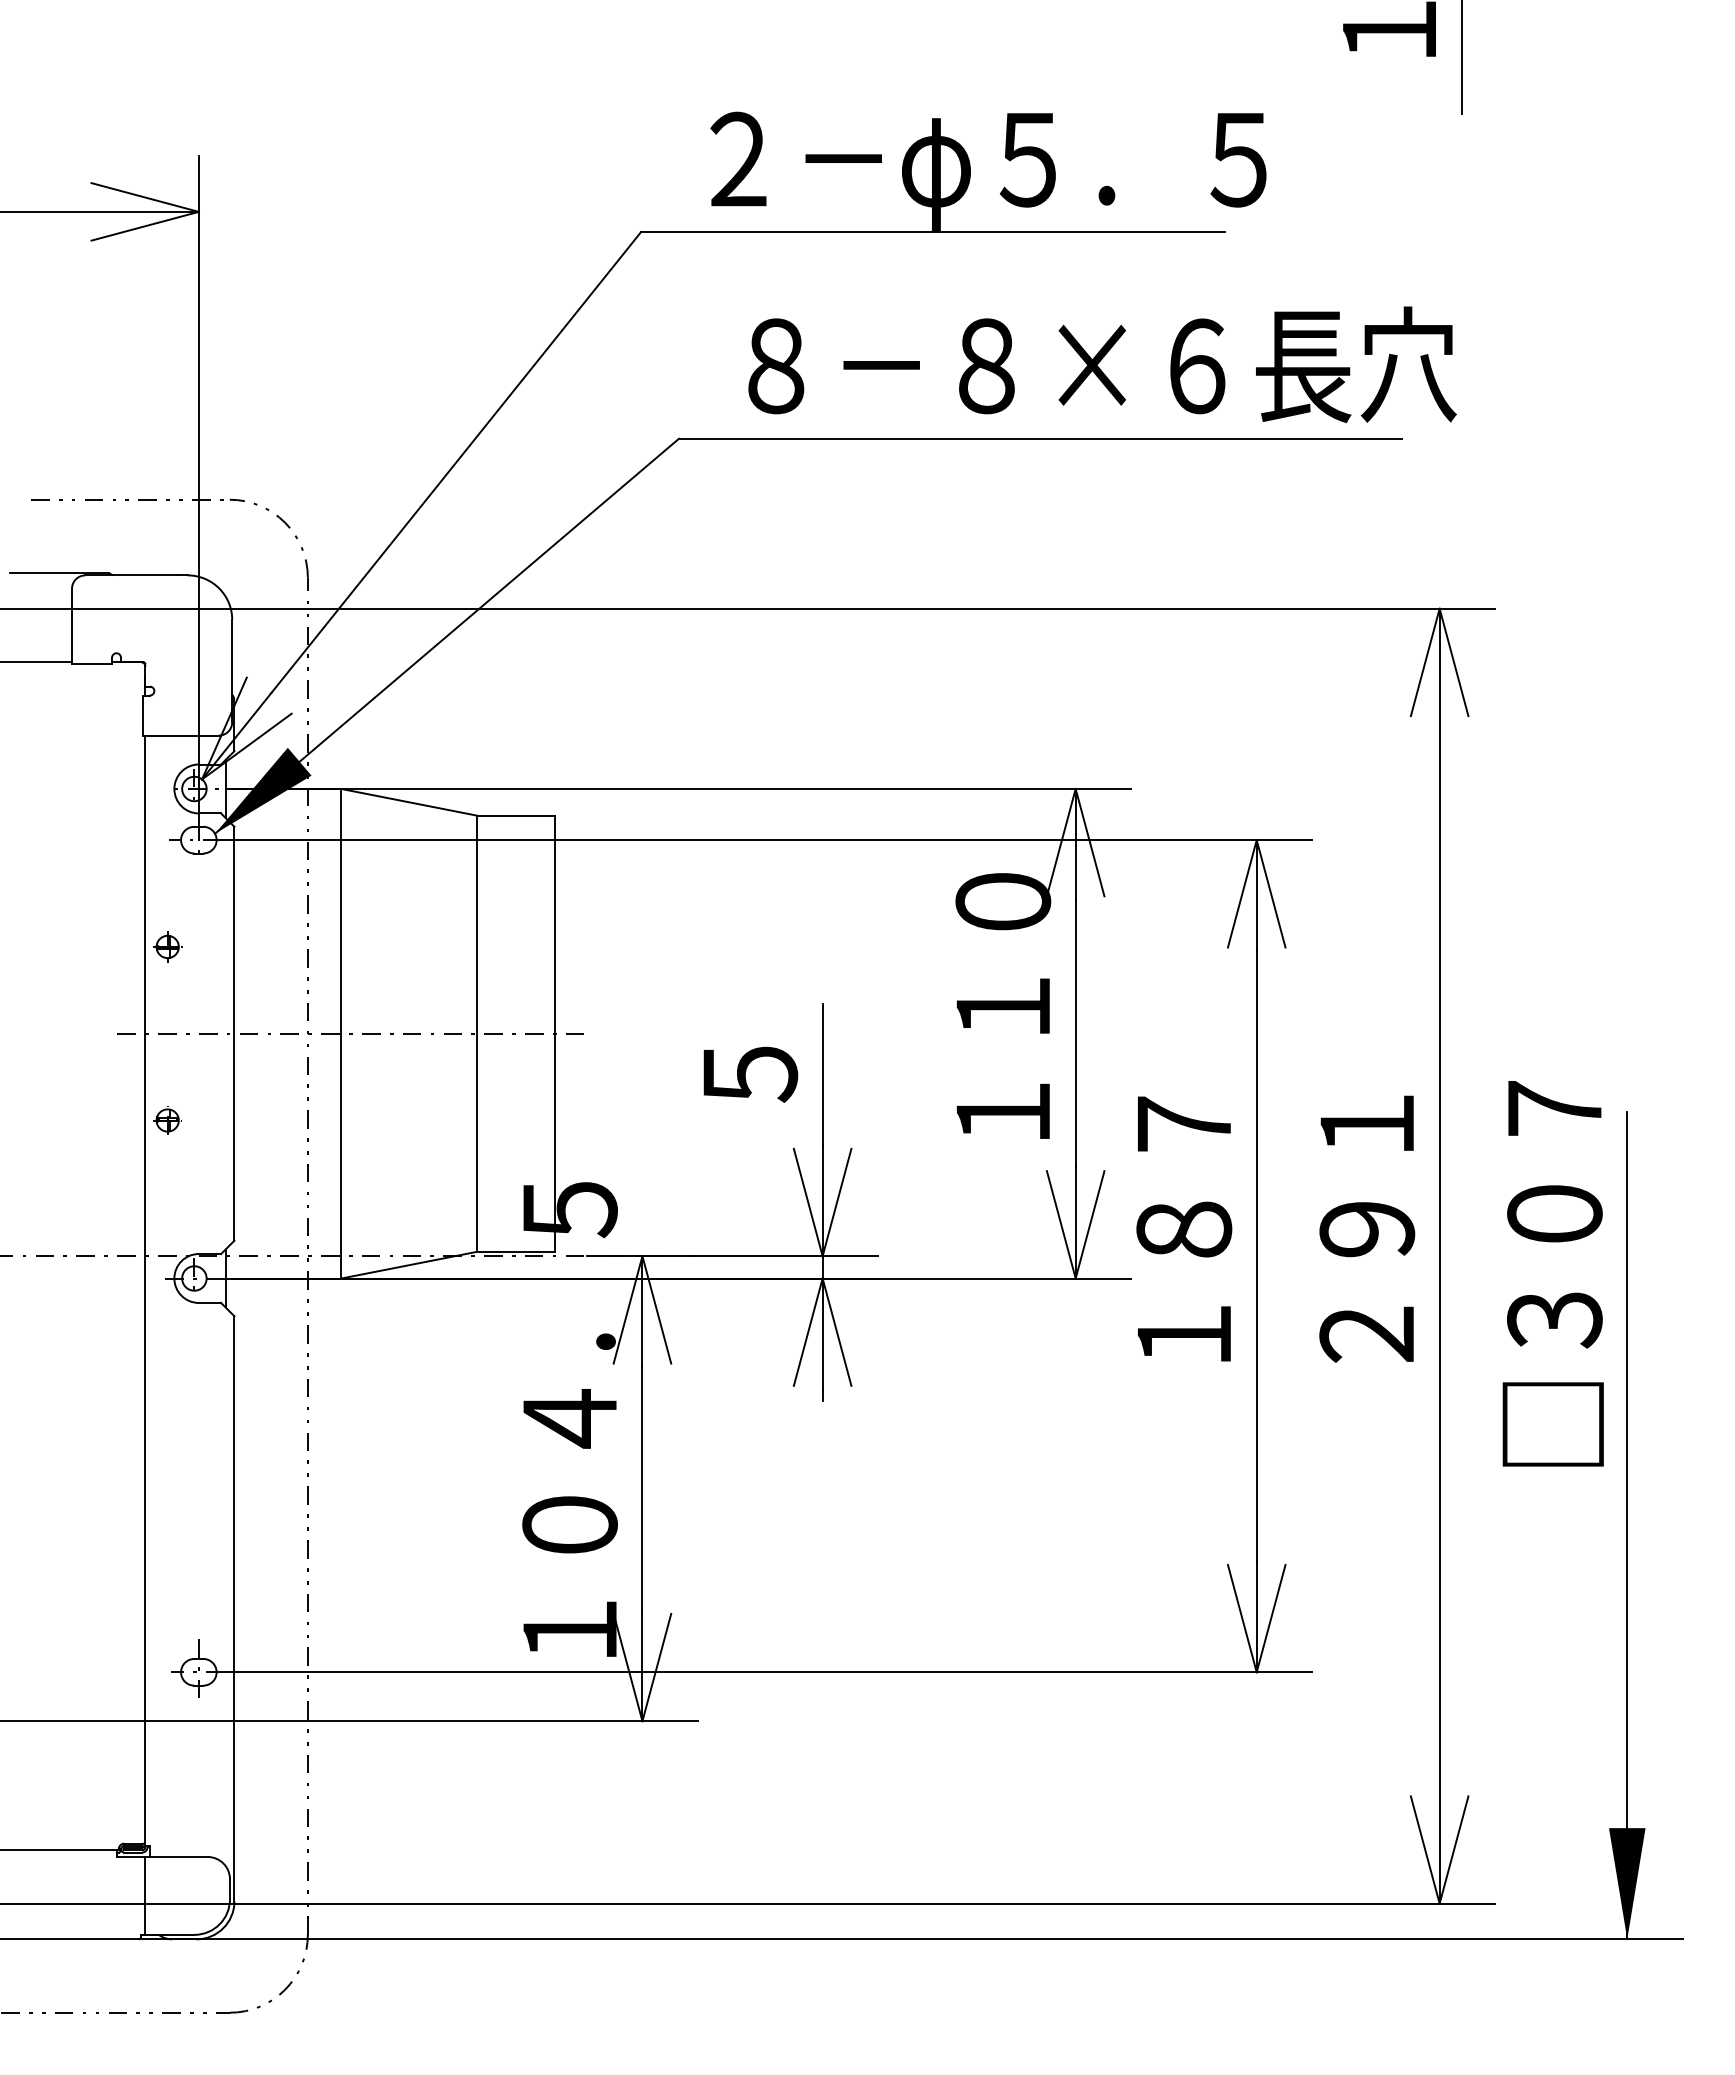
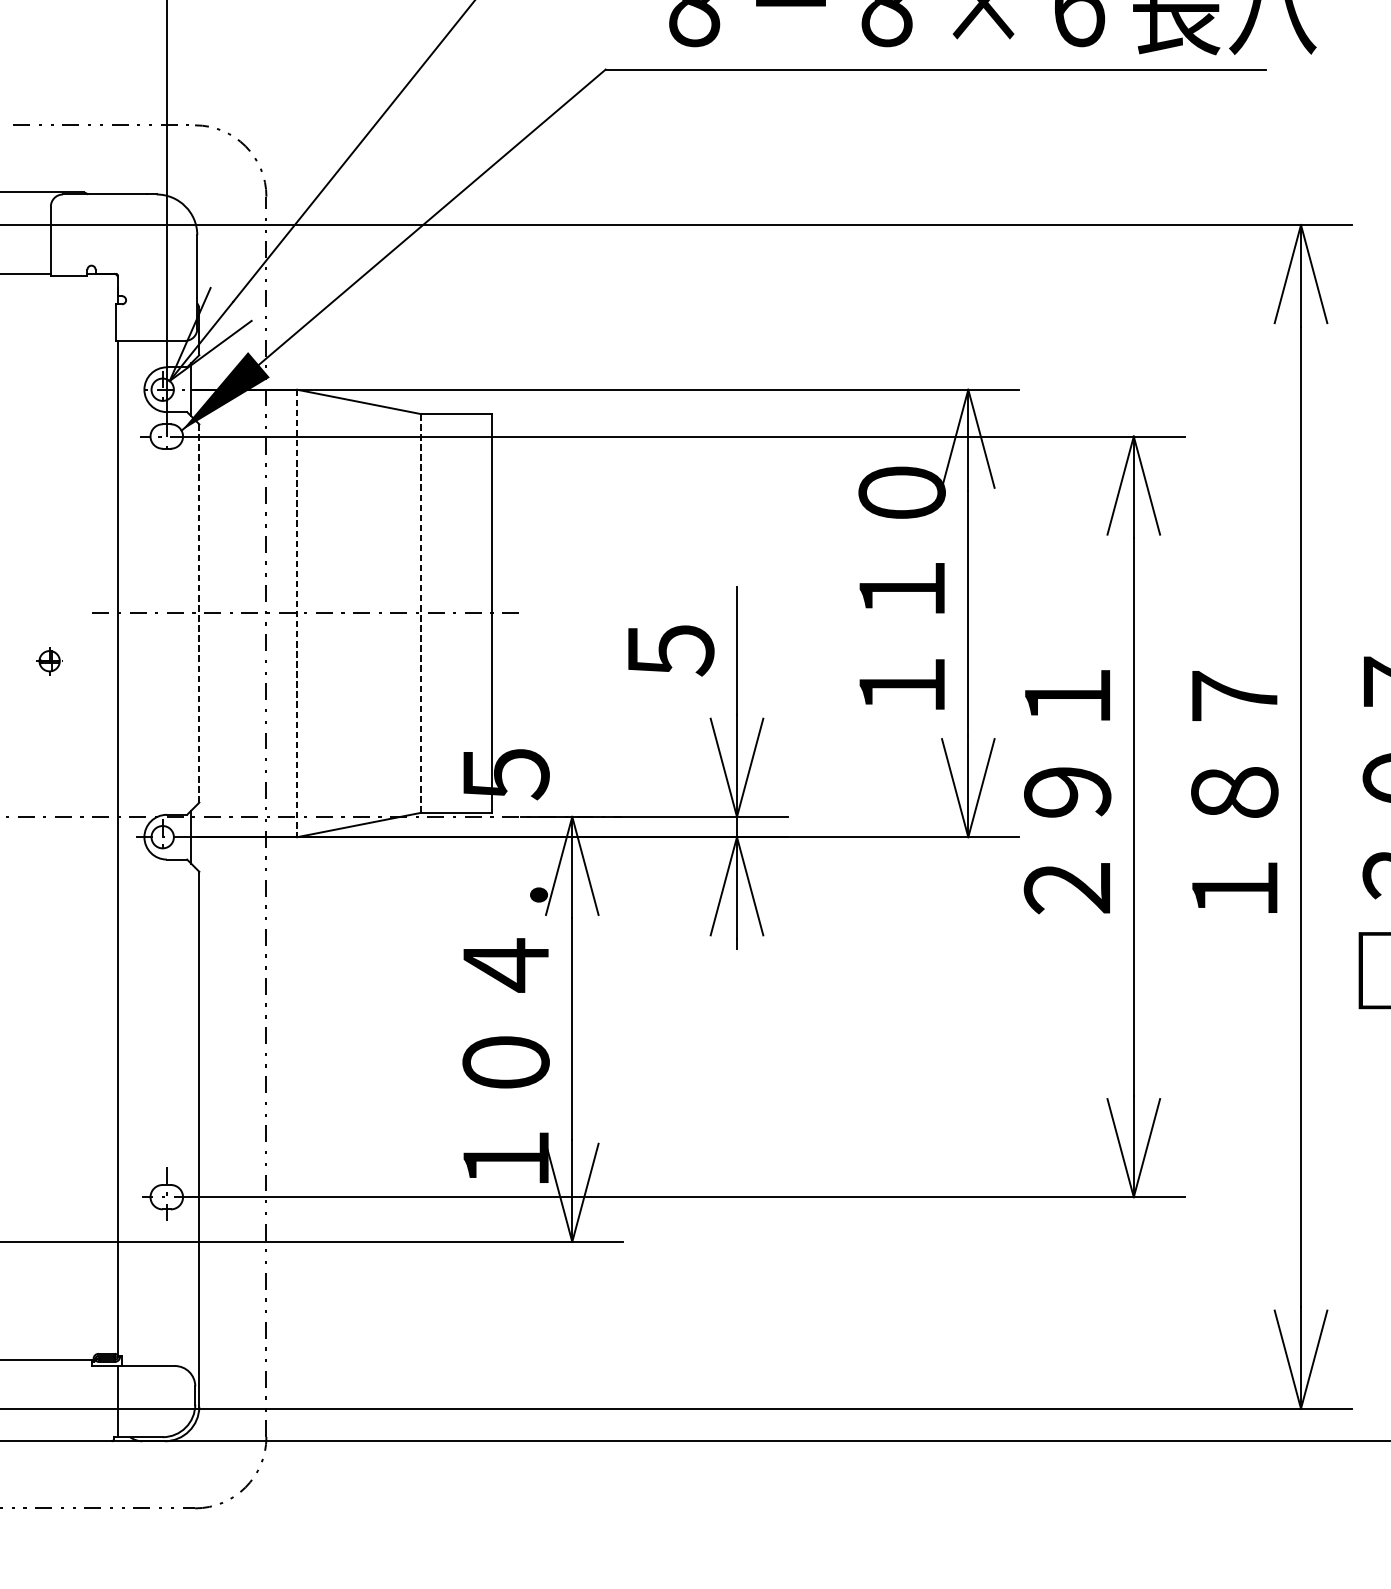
part: (167, 946) -> (49, 660), moved
line: (234, 1033) -> (199, 613), solid -> dashed
line: (341, 1033) -> (297, 613), solid -> dashed
line: (476, 1034) -> (420, 614), solid -> dashed
part: (167, 1120) -> (138, 692), removed
text: (1184, 1228) -> (1067, 791), １８７ -> ２９１
text: (1367, 1228) -> (1235, 791), ２９１ -> １８７

